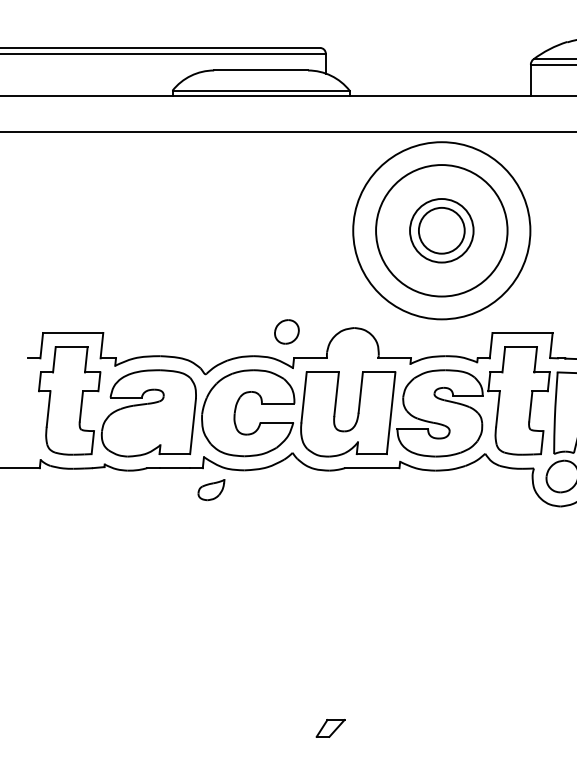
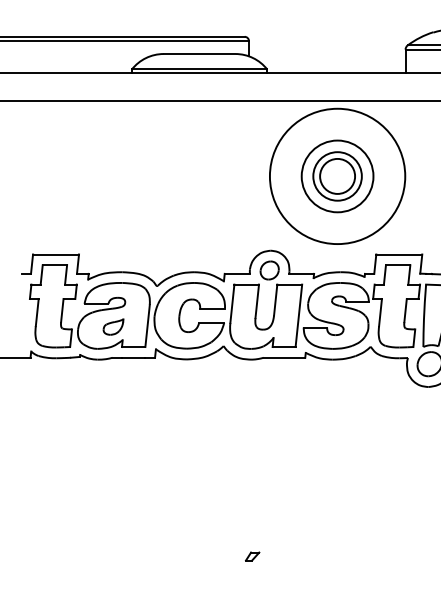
circle: (441, 230) -> (337, 176), size x0.71
part: (286, 331) -> (269, 270), moved
part: (211, 490) -> (113, 327), moved
part: (330, 728) -> (252, 556), size x0.62

